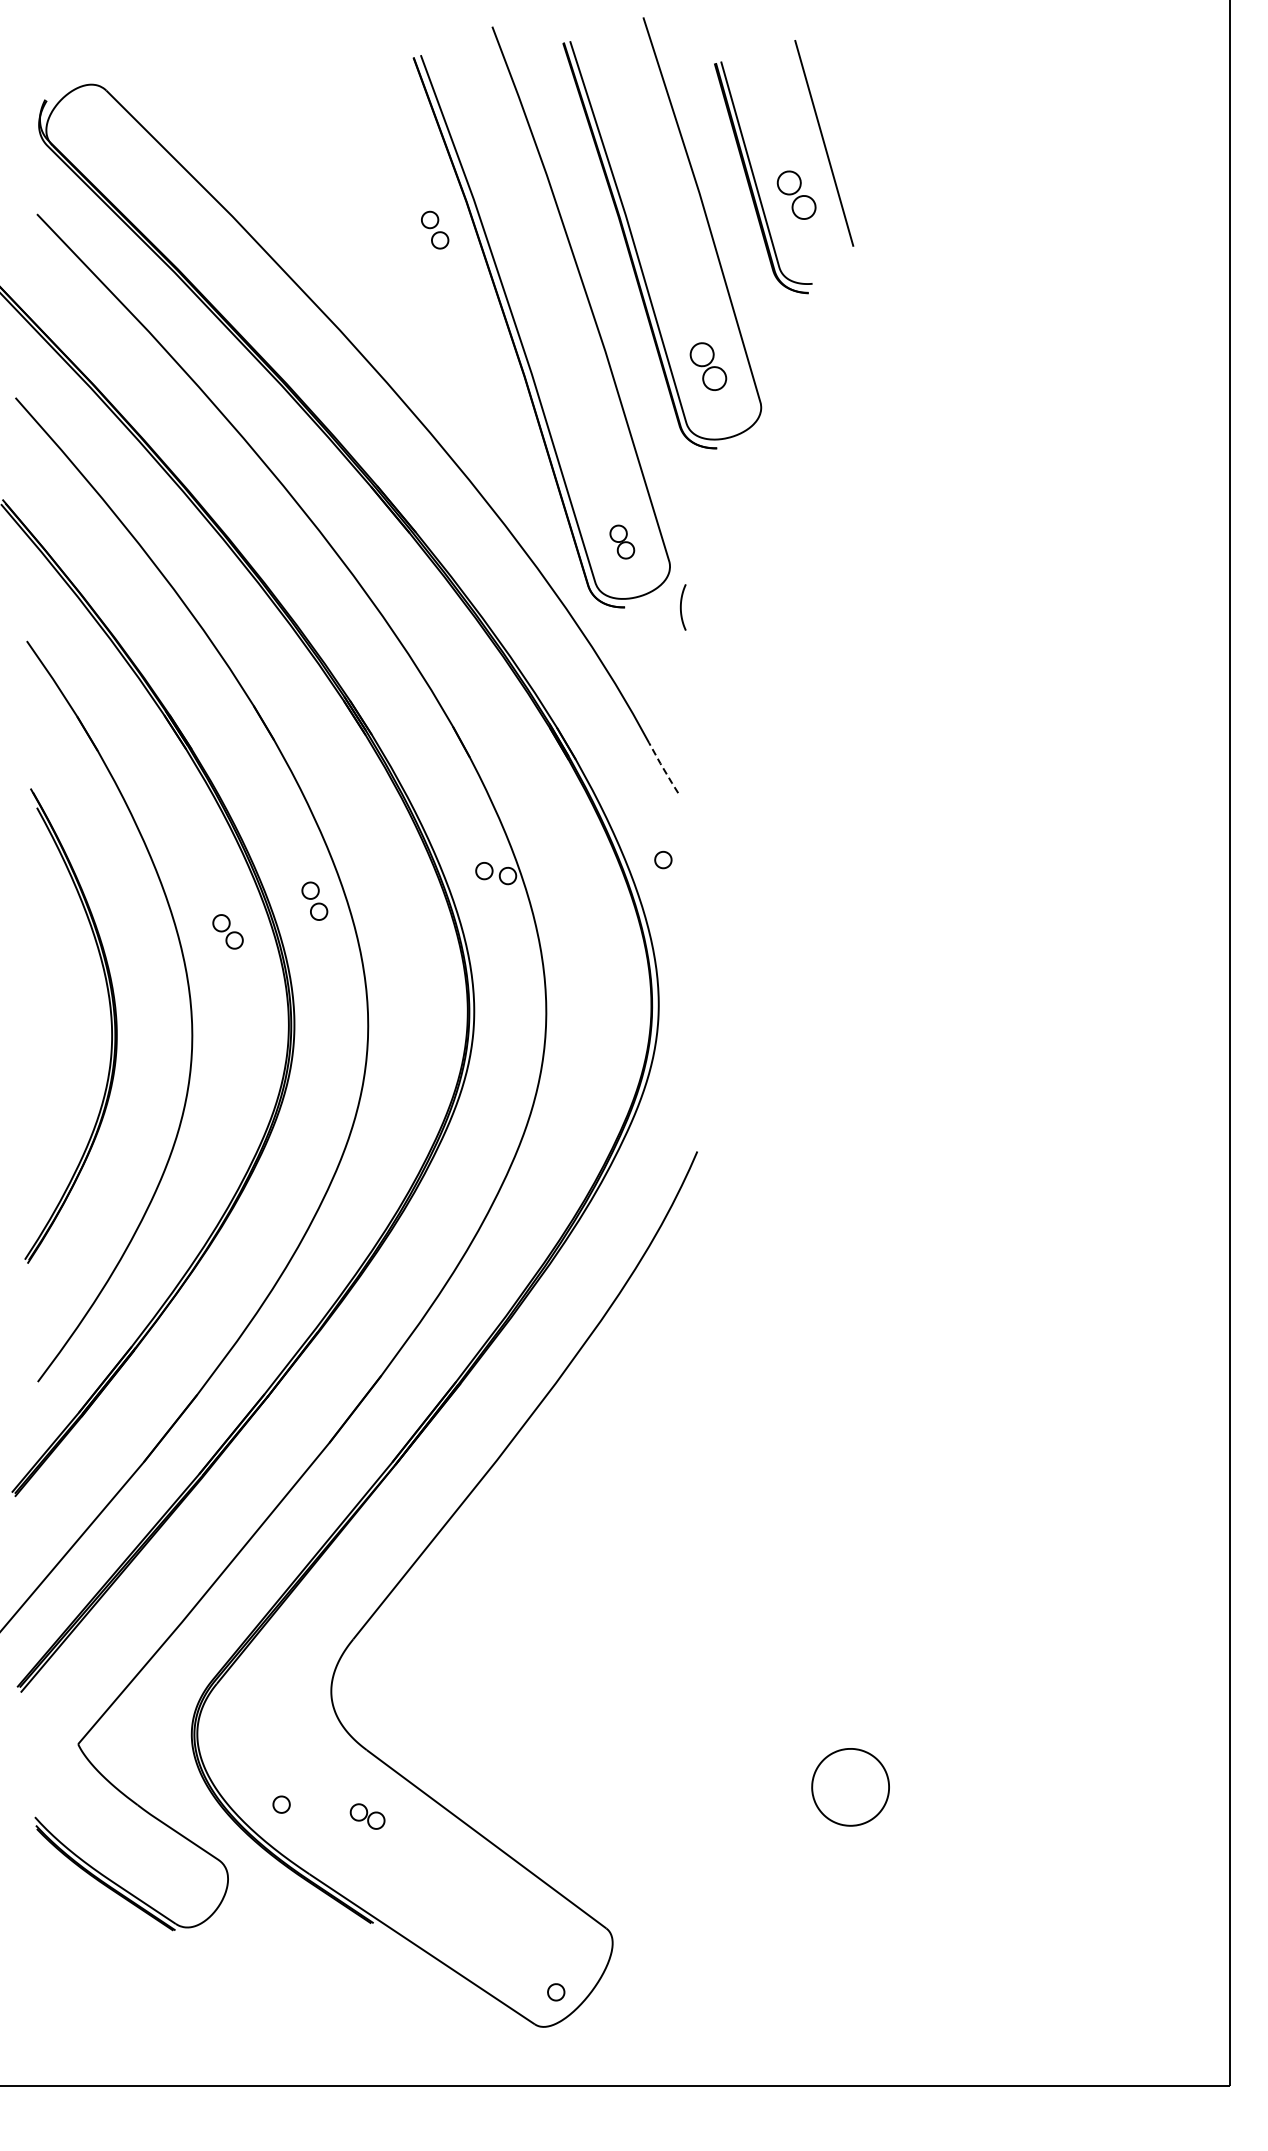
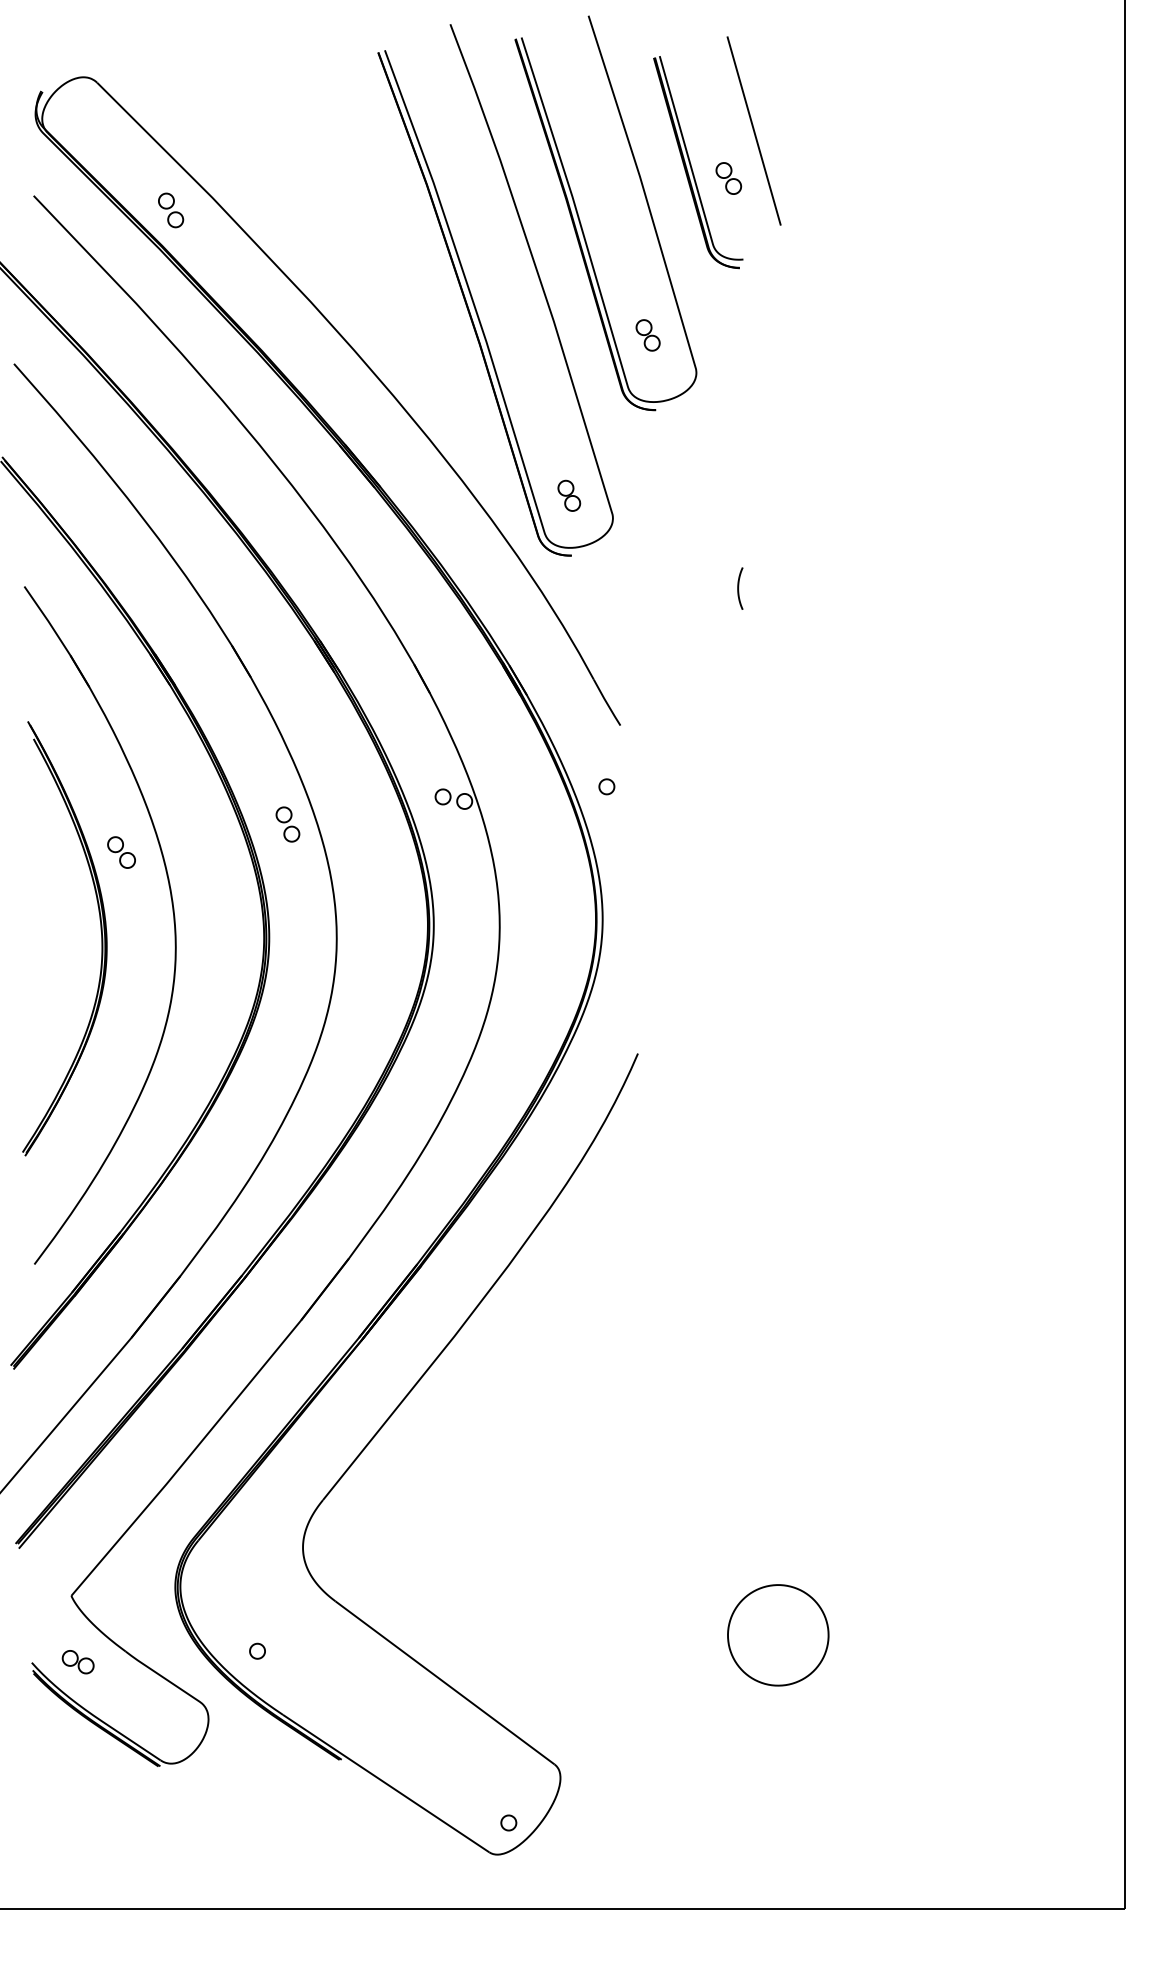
part: (796, 195) -> (728, 178), size x0.71
part: (435, 229) -> (171, 209), moved
part: (708, 366) -> (648, 335), size x0.71
curve: (681, 607) -> (738, 588), moved
line: (663, 768) -> (606, 703), dashed -> solid
part: (227, 931) -> (121, 852), moved
part: (850, 1787) -> (778, 1635), size x1.43
part: (367, 1816) -> (78, 1662), moved

